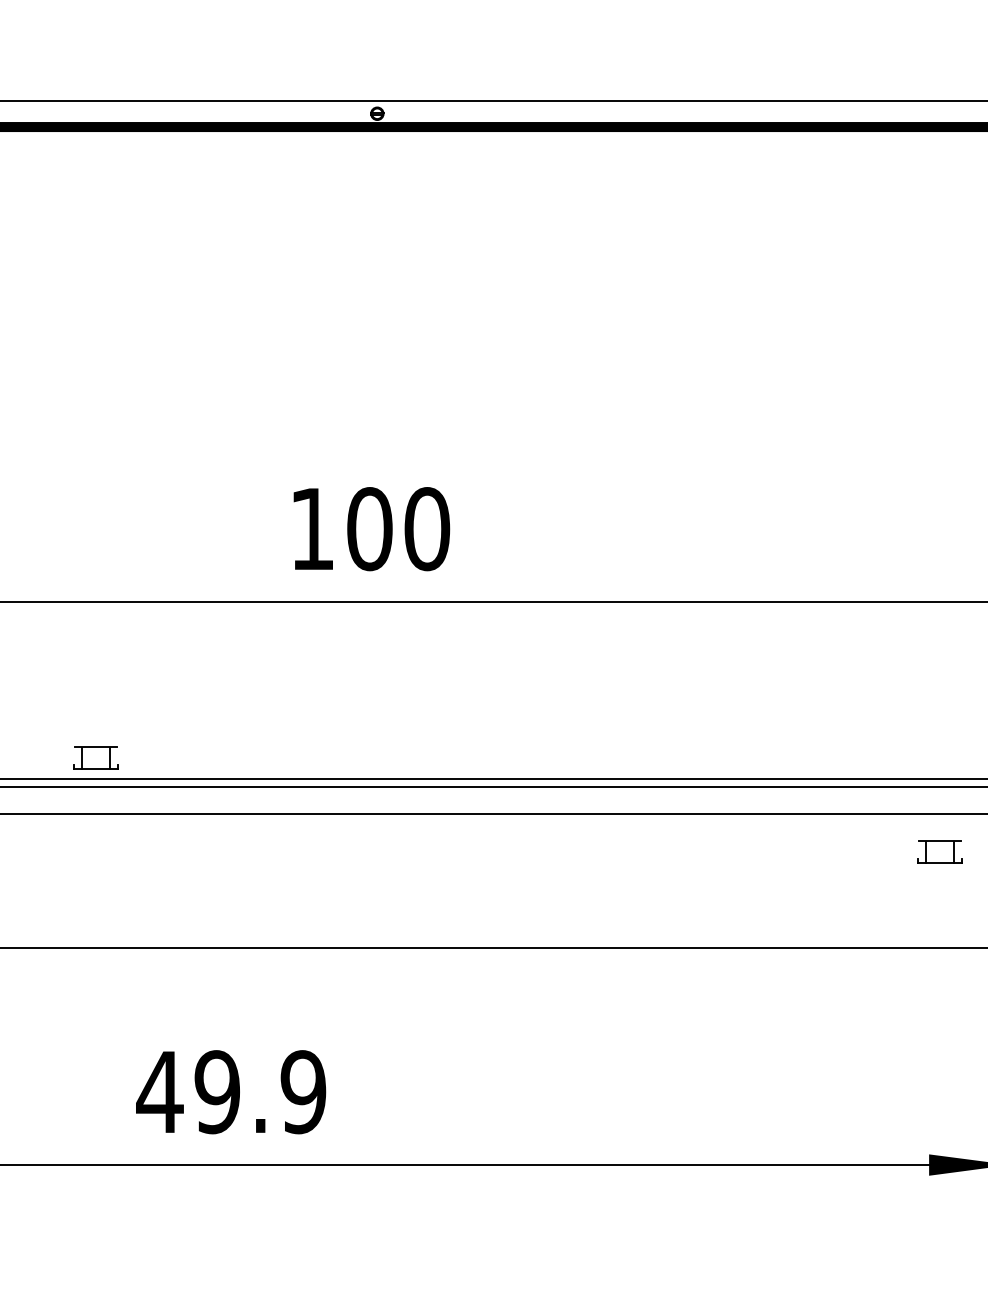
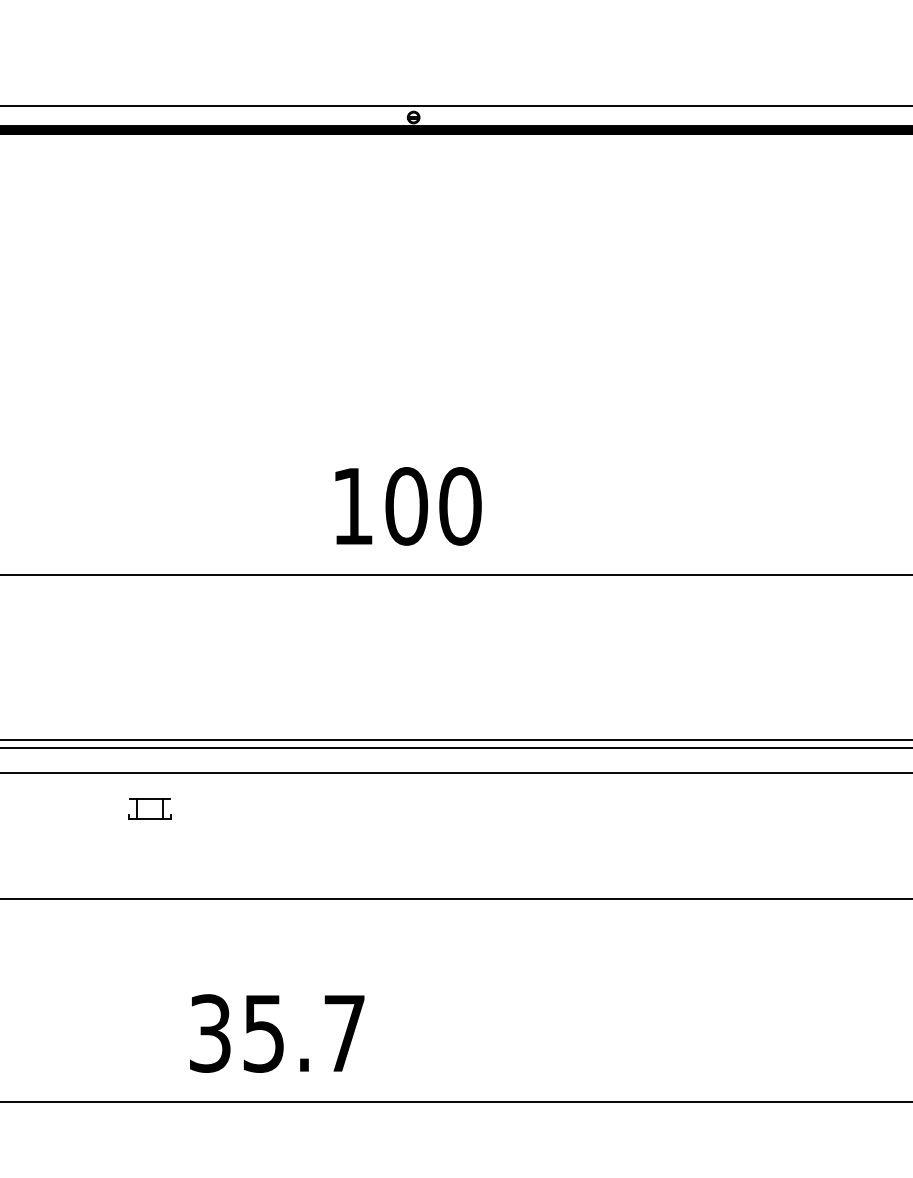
part: (95, 757) -> (149, 808), moved
text: (231, 1092) -> (277, 1033), 49.9 -> 35.7

